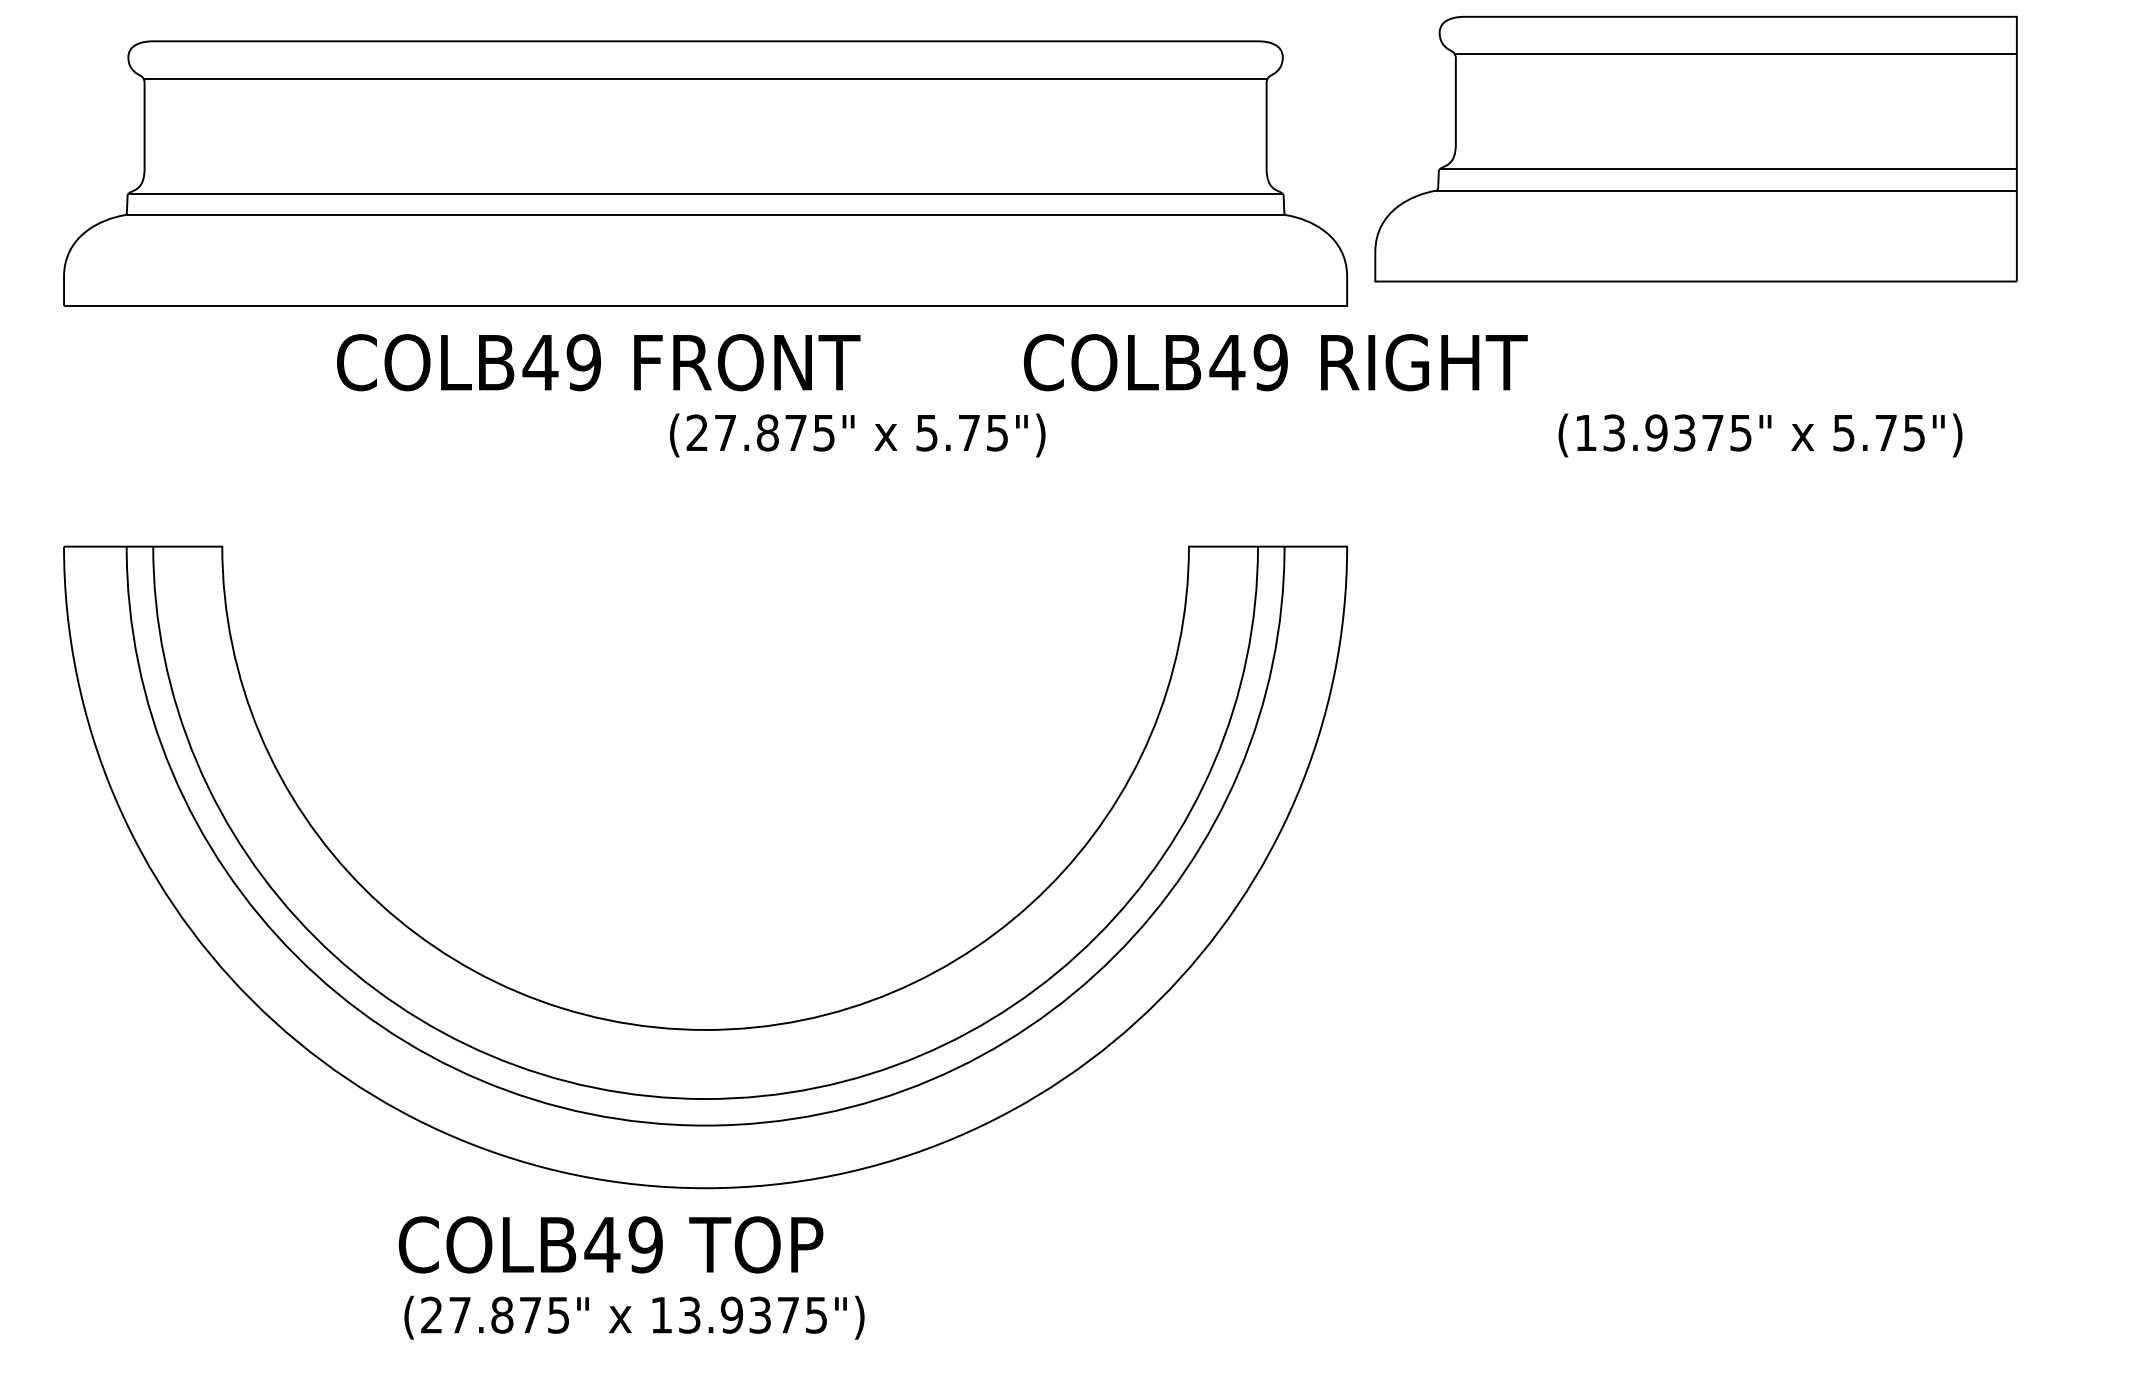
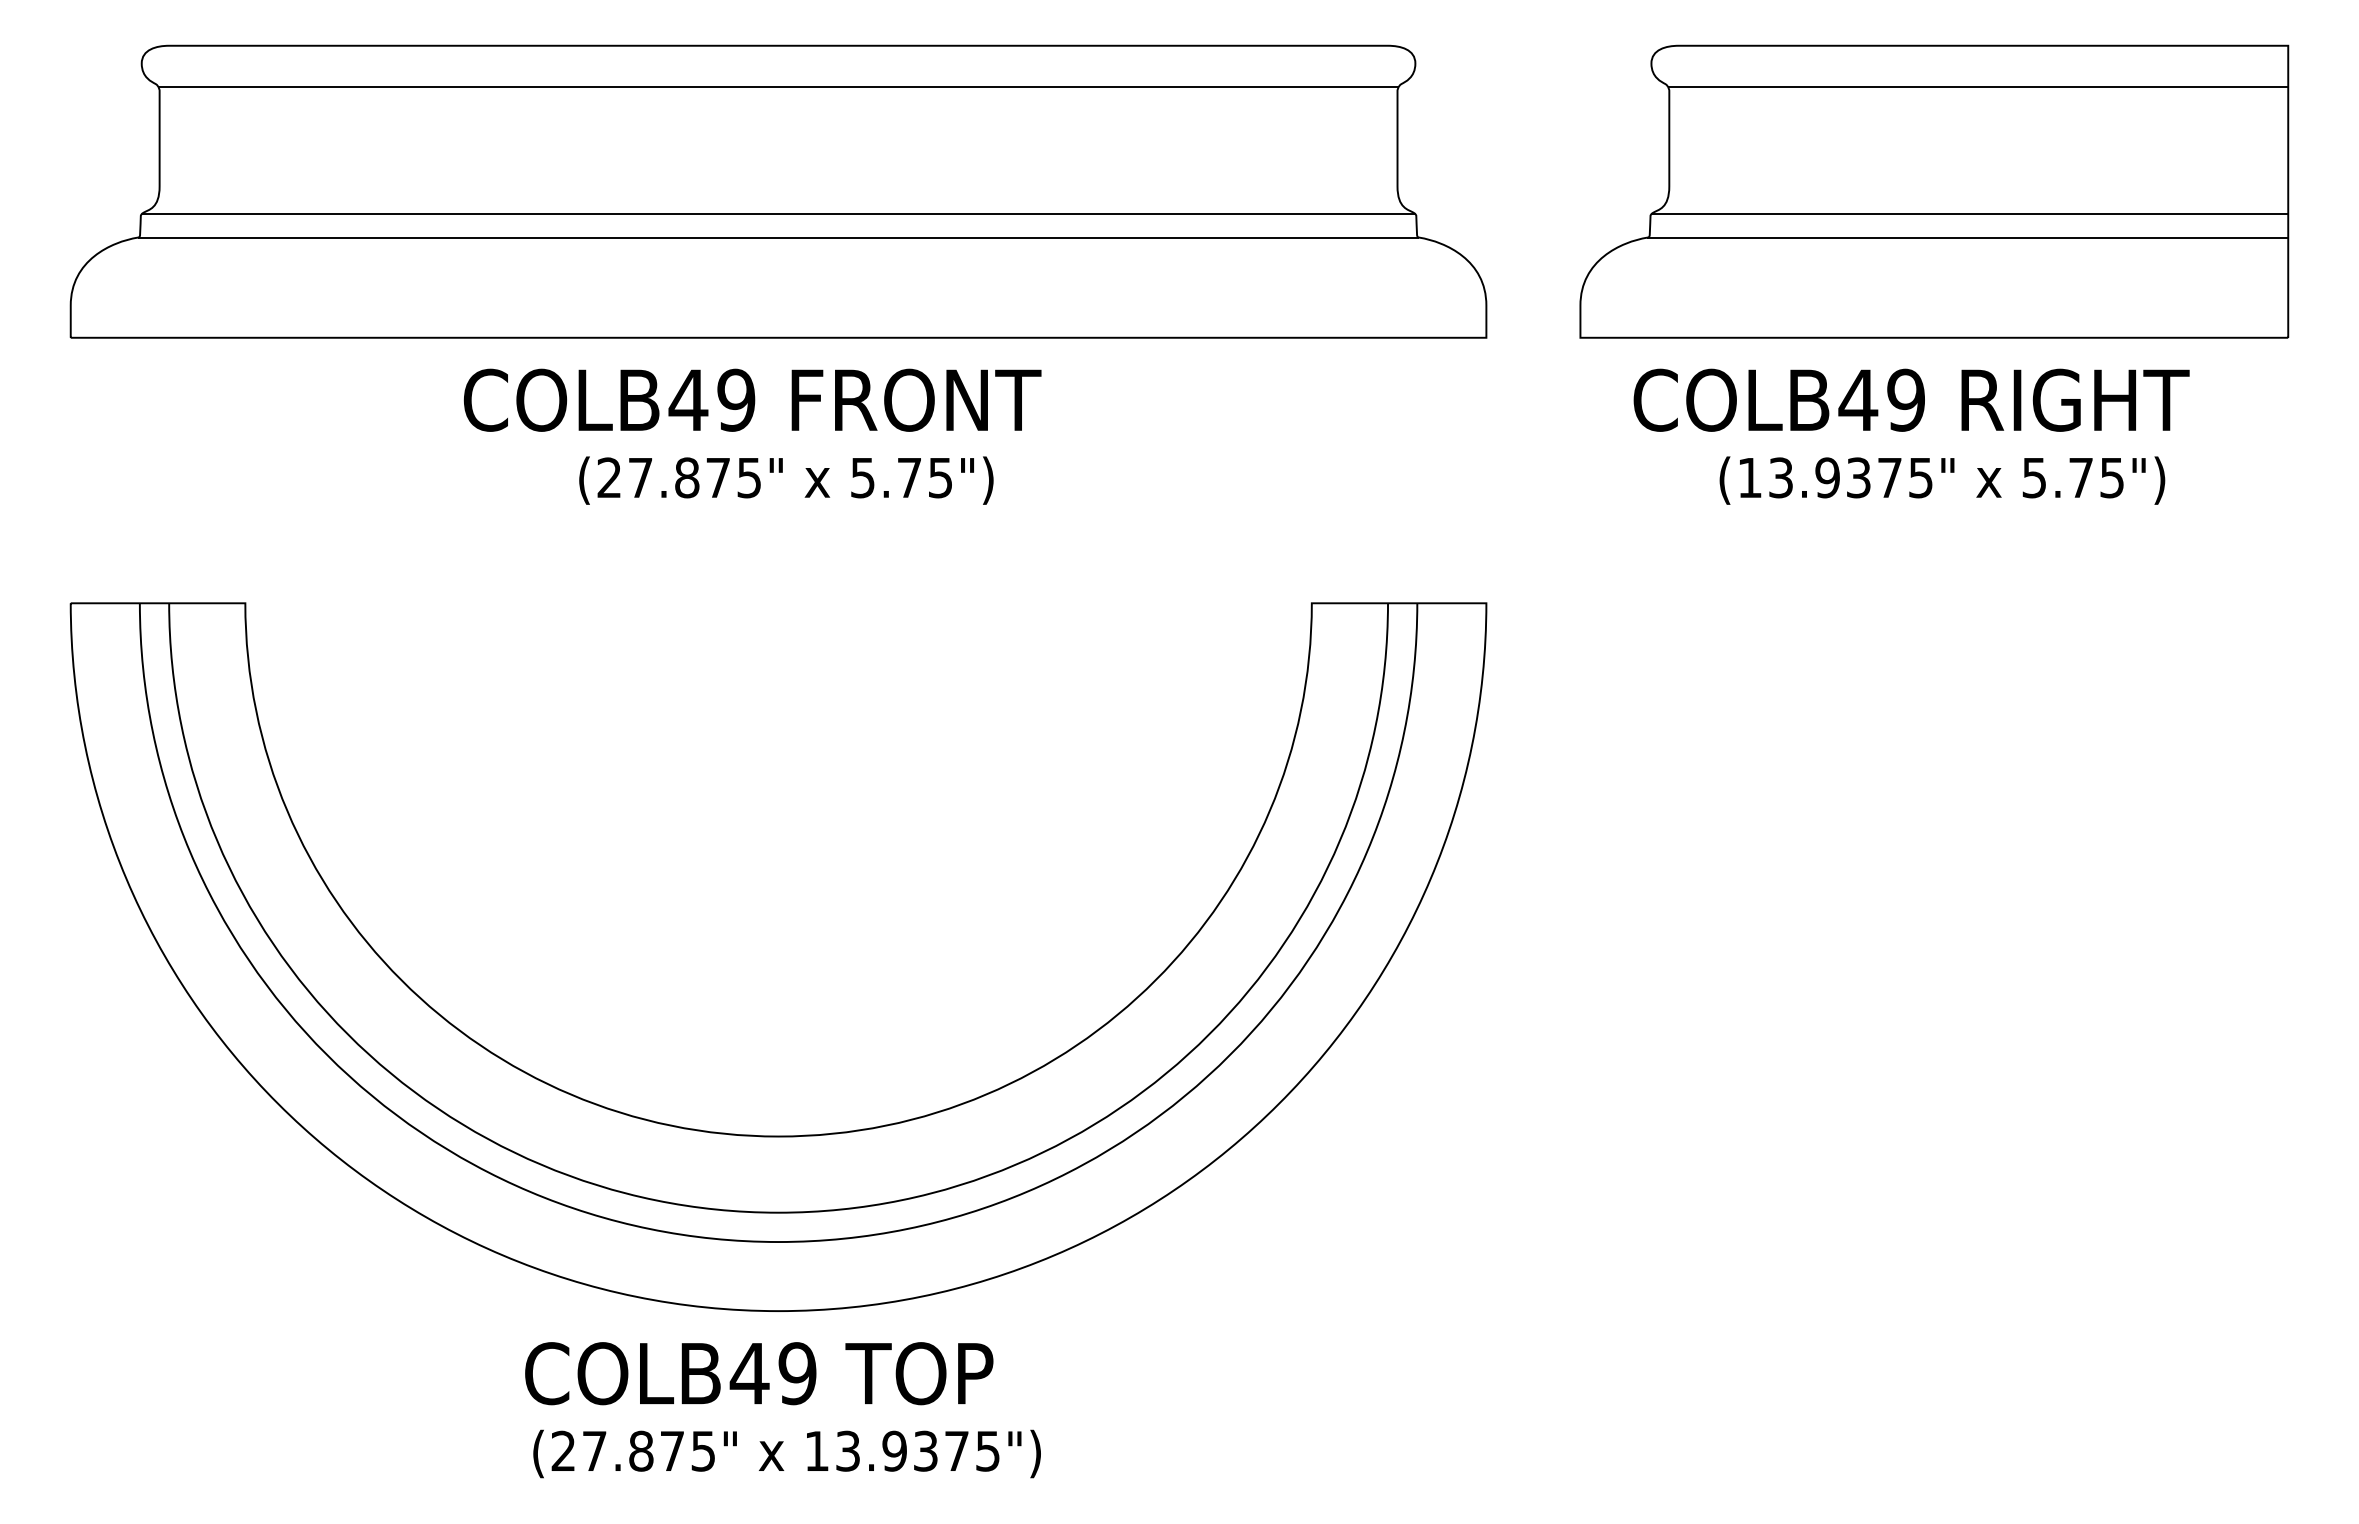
part: (1696, 148) -> (1934, 191), moved
text: (598, 361) -> (752, 399), moved
text: (1275, 361) -> (1911, 399), moved
text: (857, 435) -> (786, 480), moved
text: (611, 1244) -> (759, 1373), moved
text: (633, 1317) -> (786, 1453), moved

